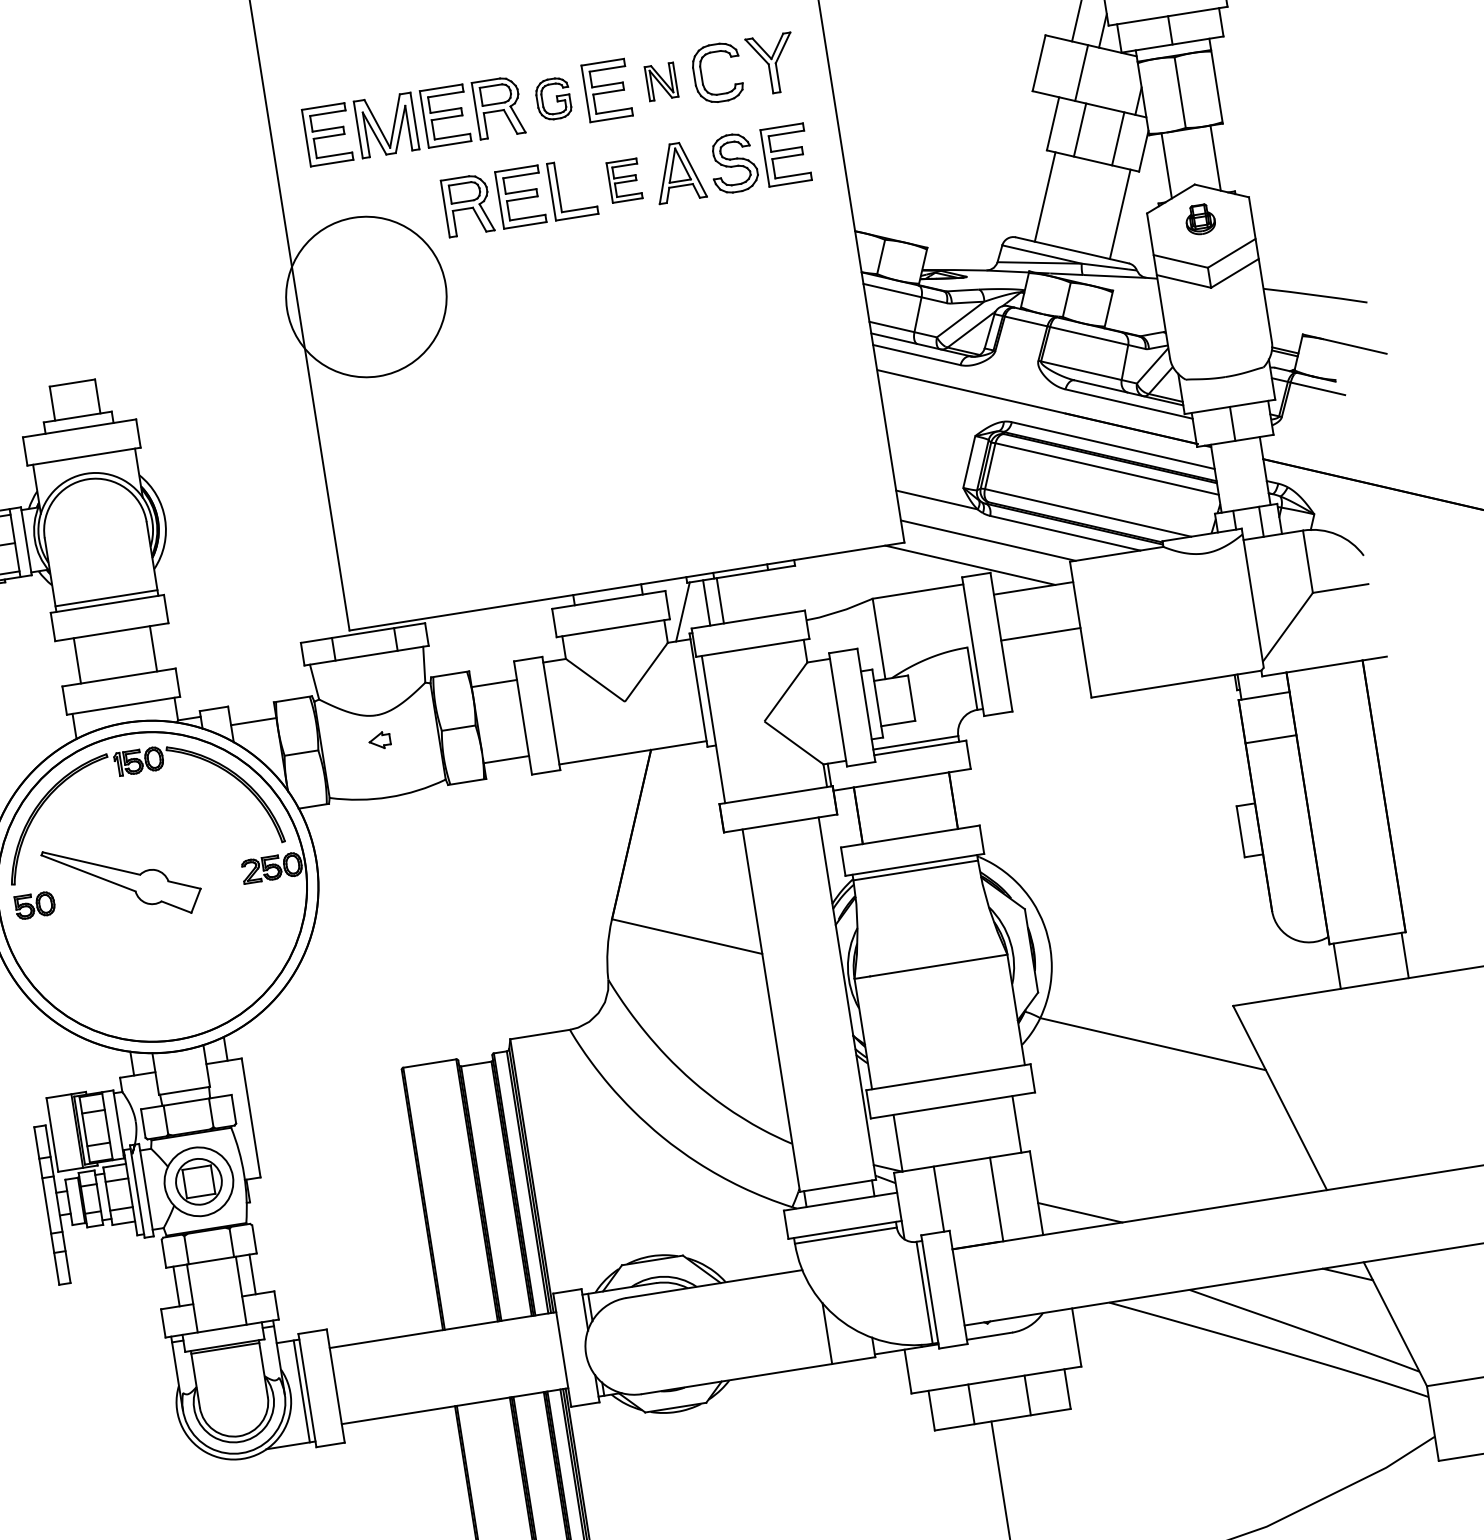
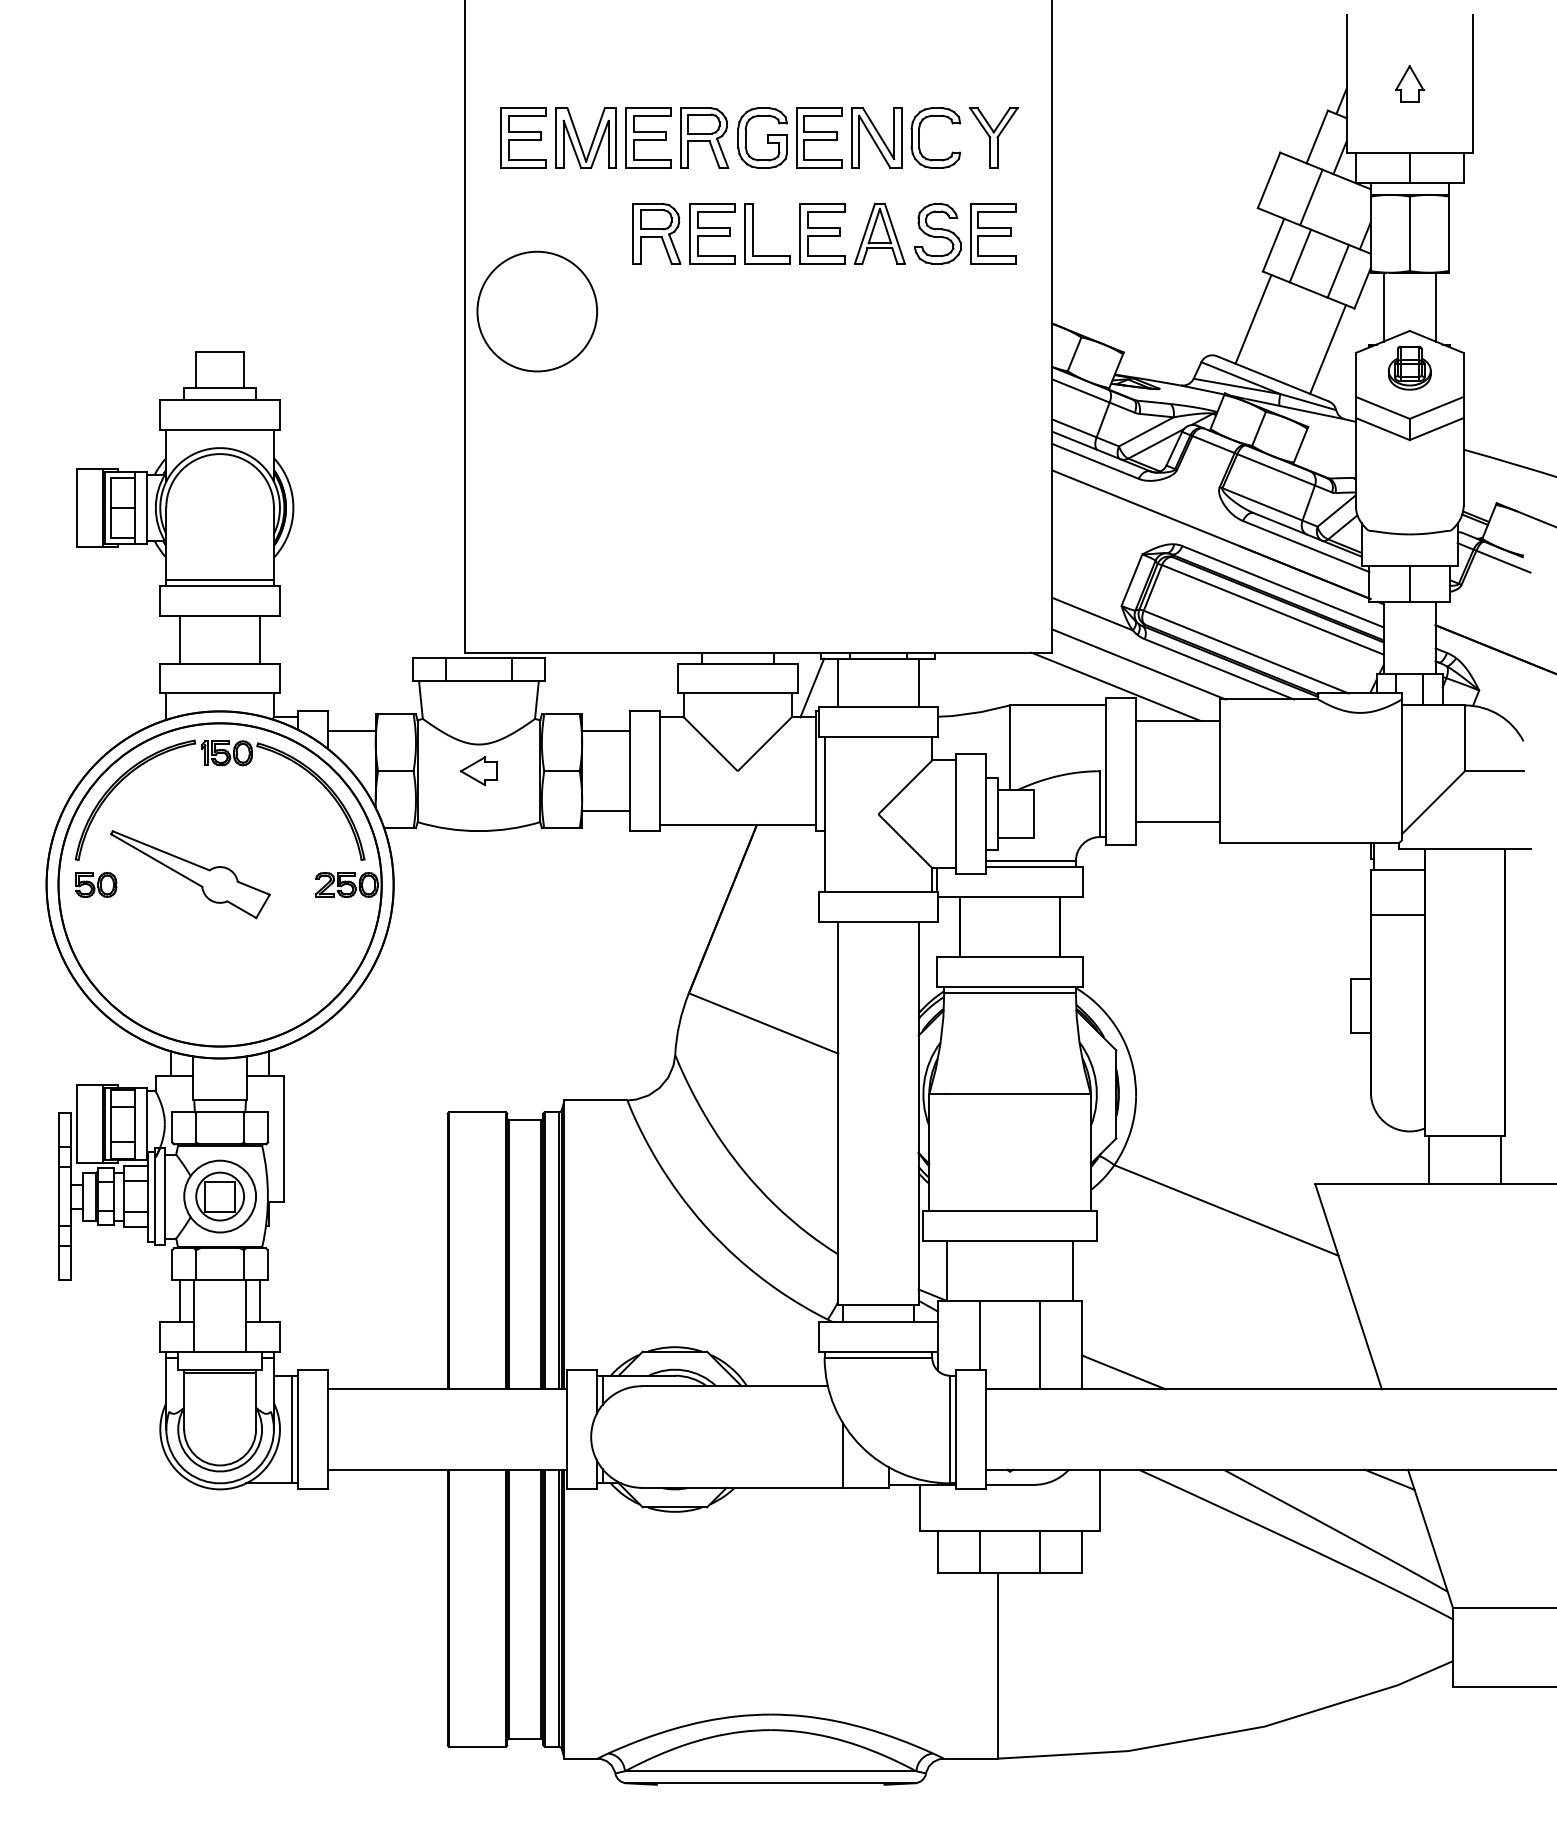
part: (661, 81) -> (876, 137), size x1.67
part: (553, 98) -> (762, 137), size x1.43
part: (624, 180) -> (822, 233), size x1.43
part: (1199, 219) -> (1409, 367), size x1.43
circle: (366, 296) -> (537, 311), size x0.71
line: (720, 600) -> (918, 682), moved
line: (1040, 634) -> (1177, 821), moved
part: (379, 740) -> (478, 771), size x1.67

